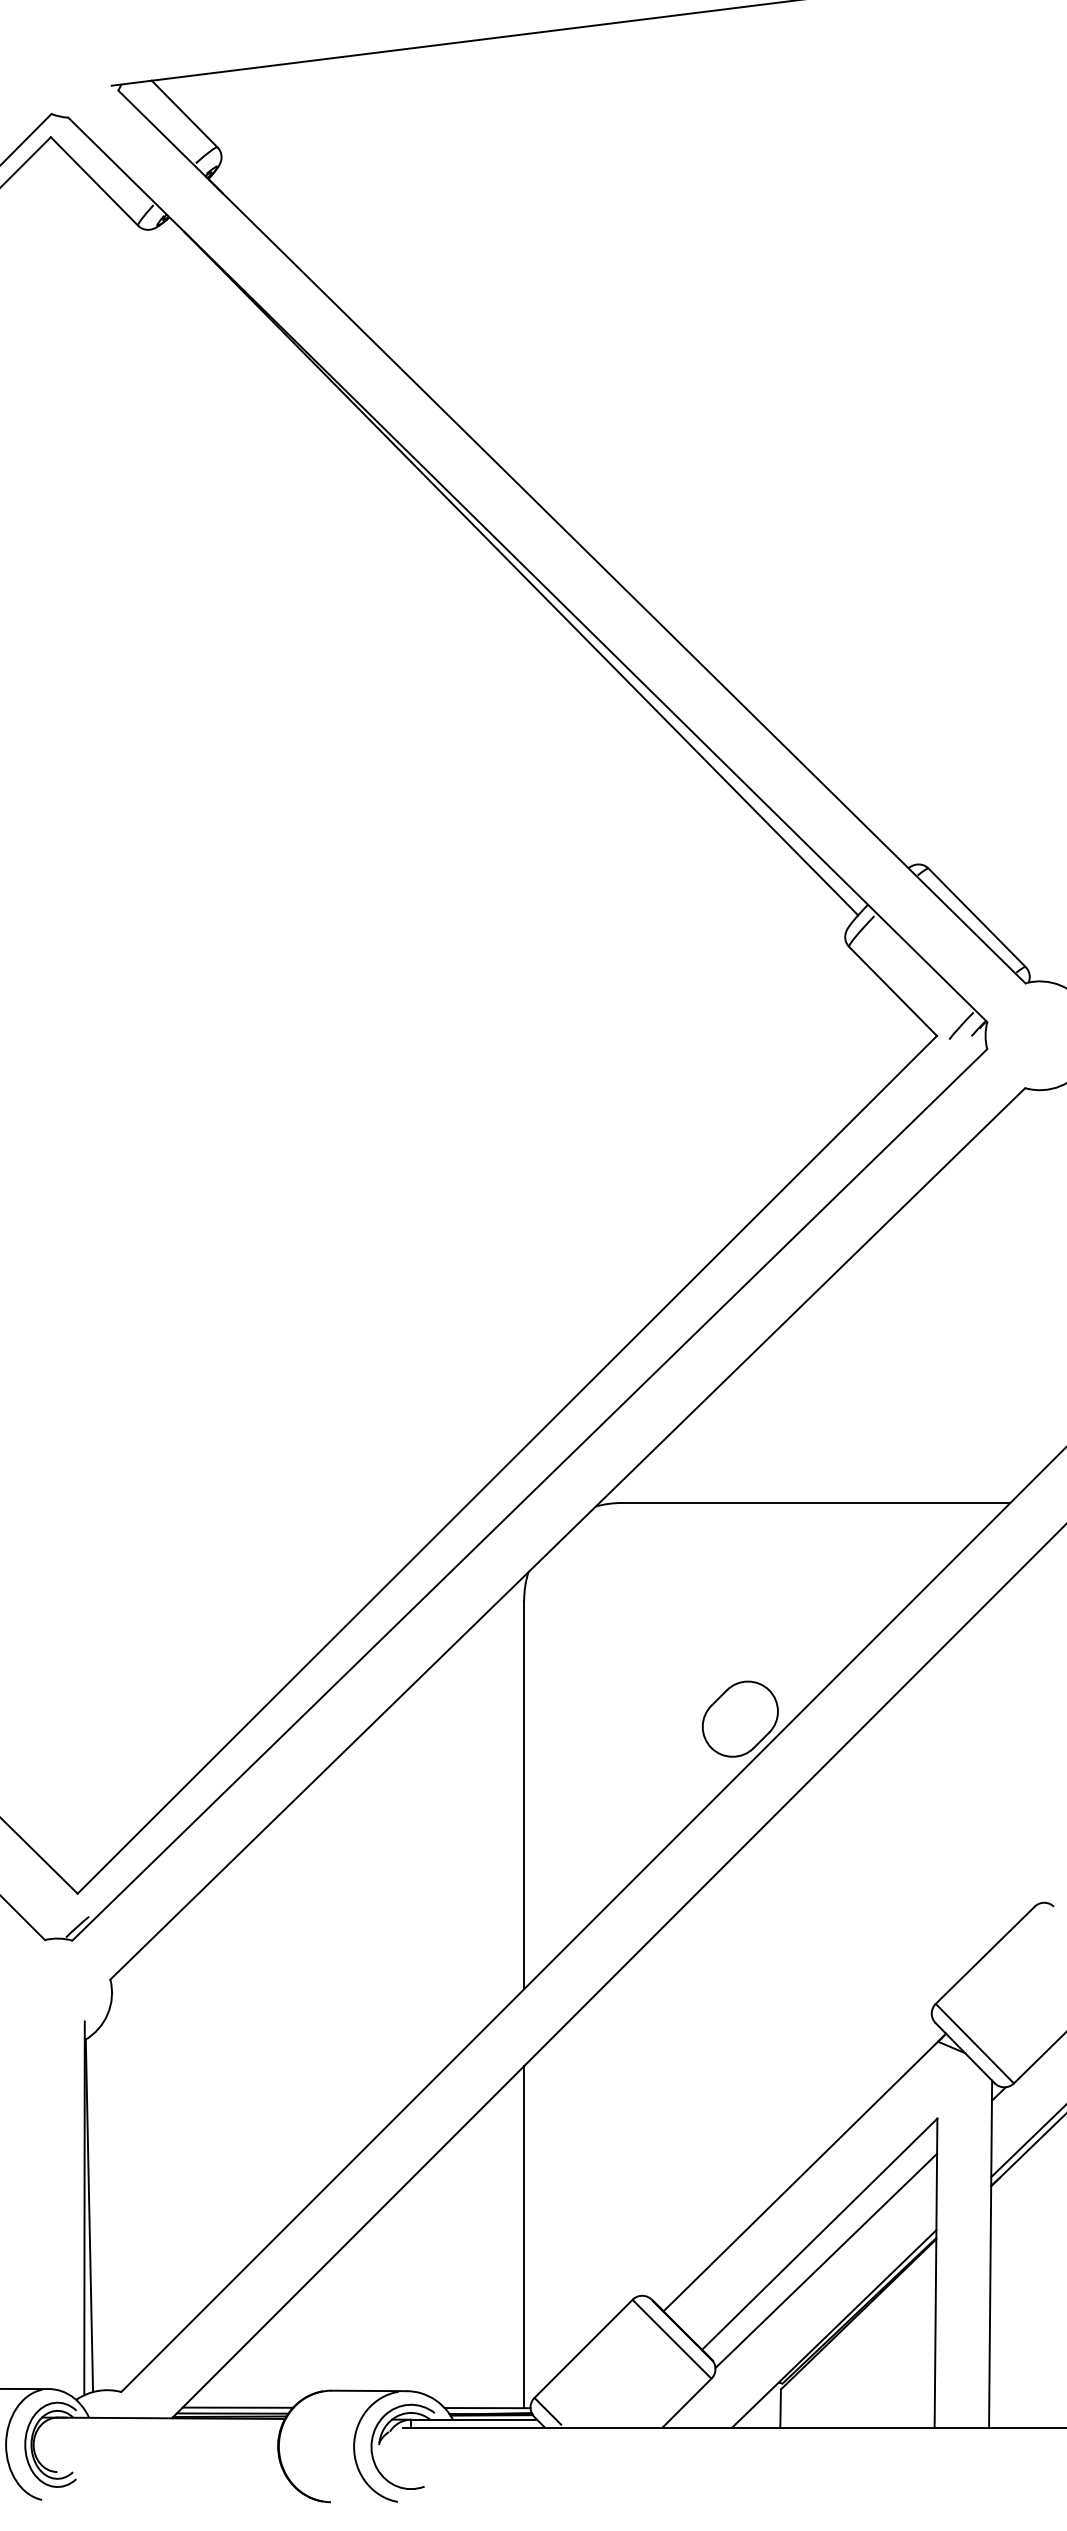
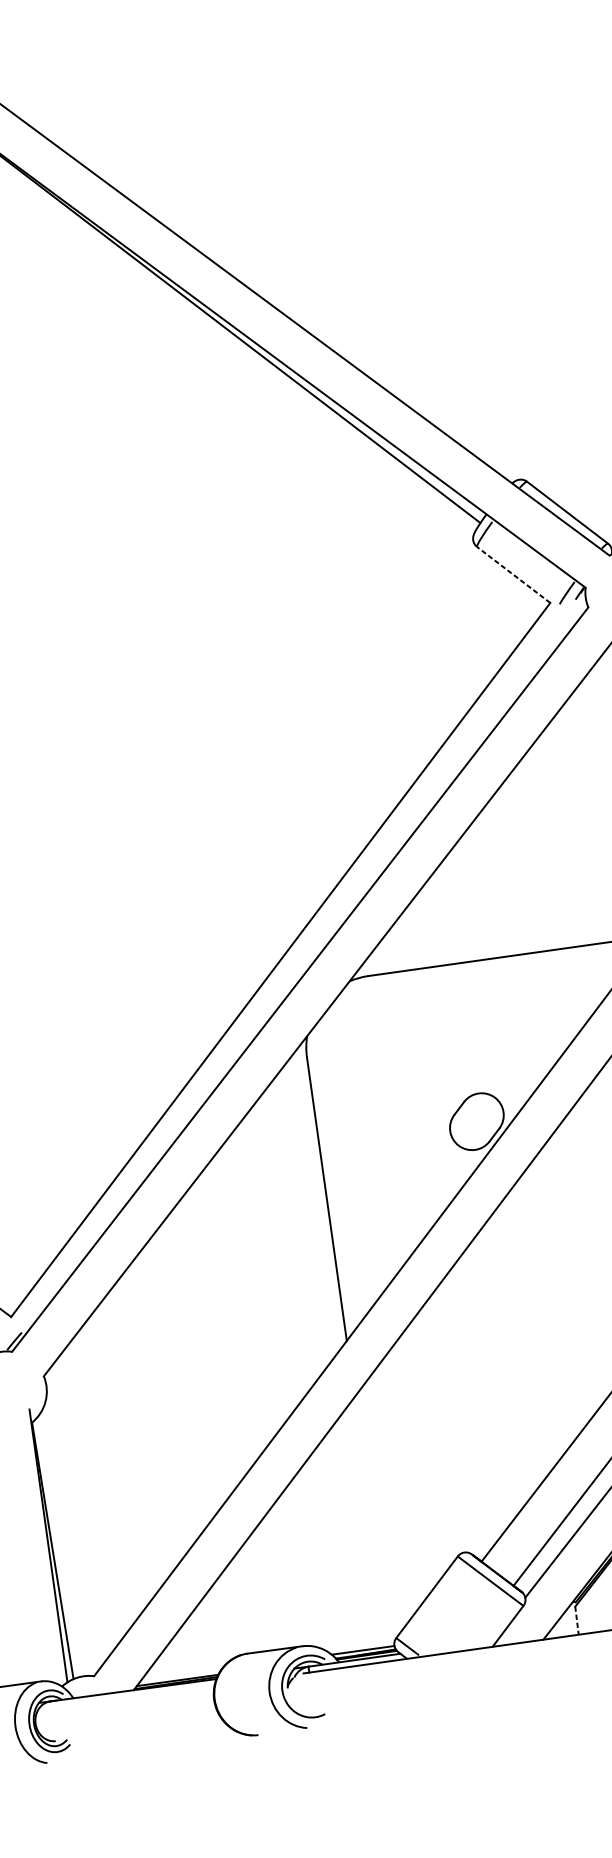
line: (892, 991) -> (513, 575), solid -> dashed
line: (524, 2237) -> (372, 1522), removed
line: (237, 2407) -> (180, 1675), removed
line: (780, 2409) -> (576, 1621), solid -> dashed

